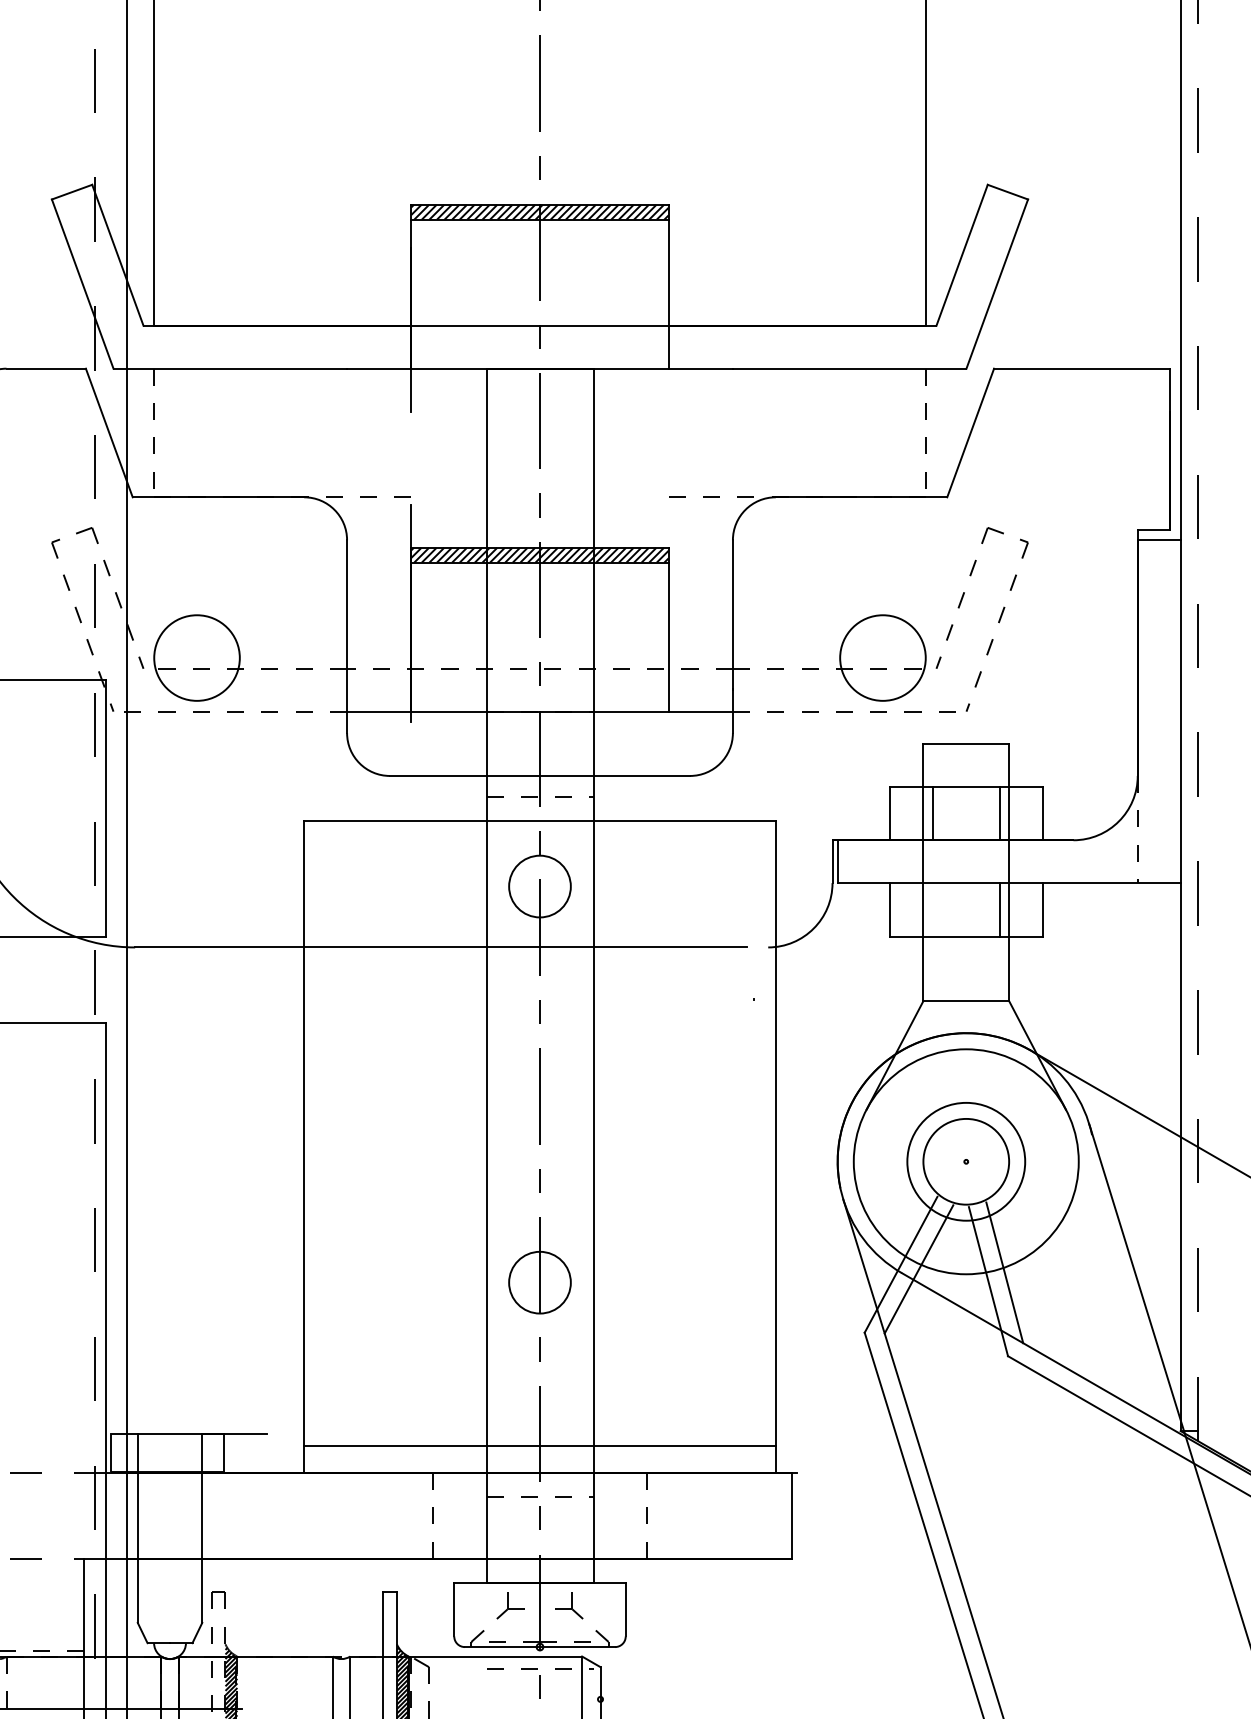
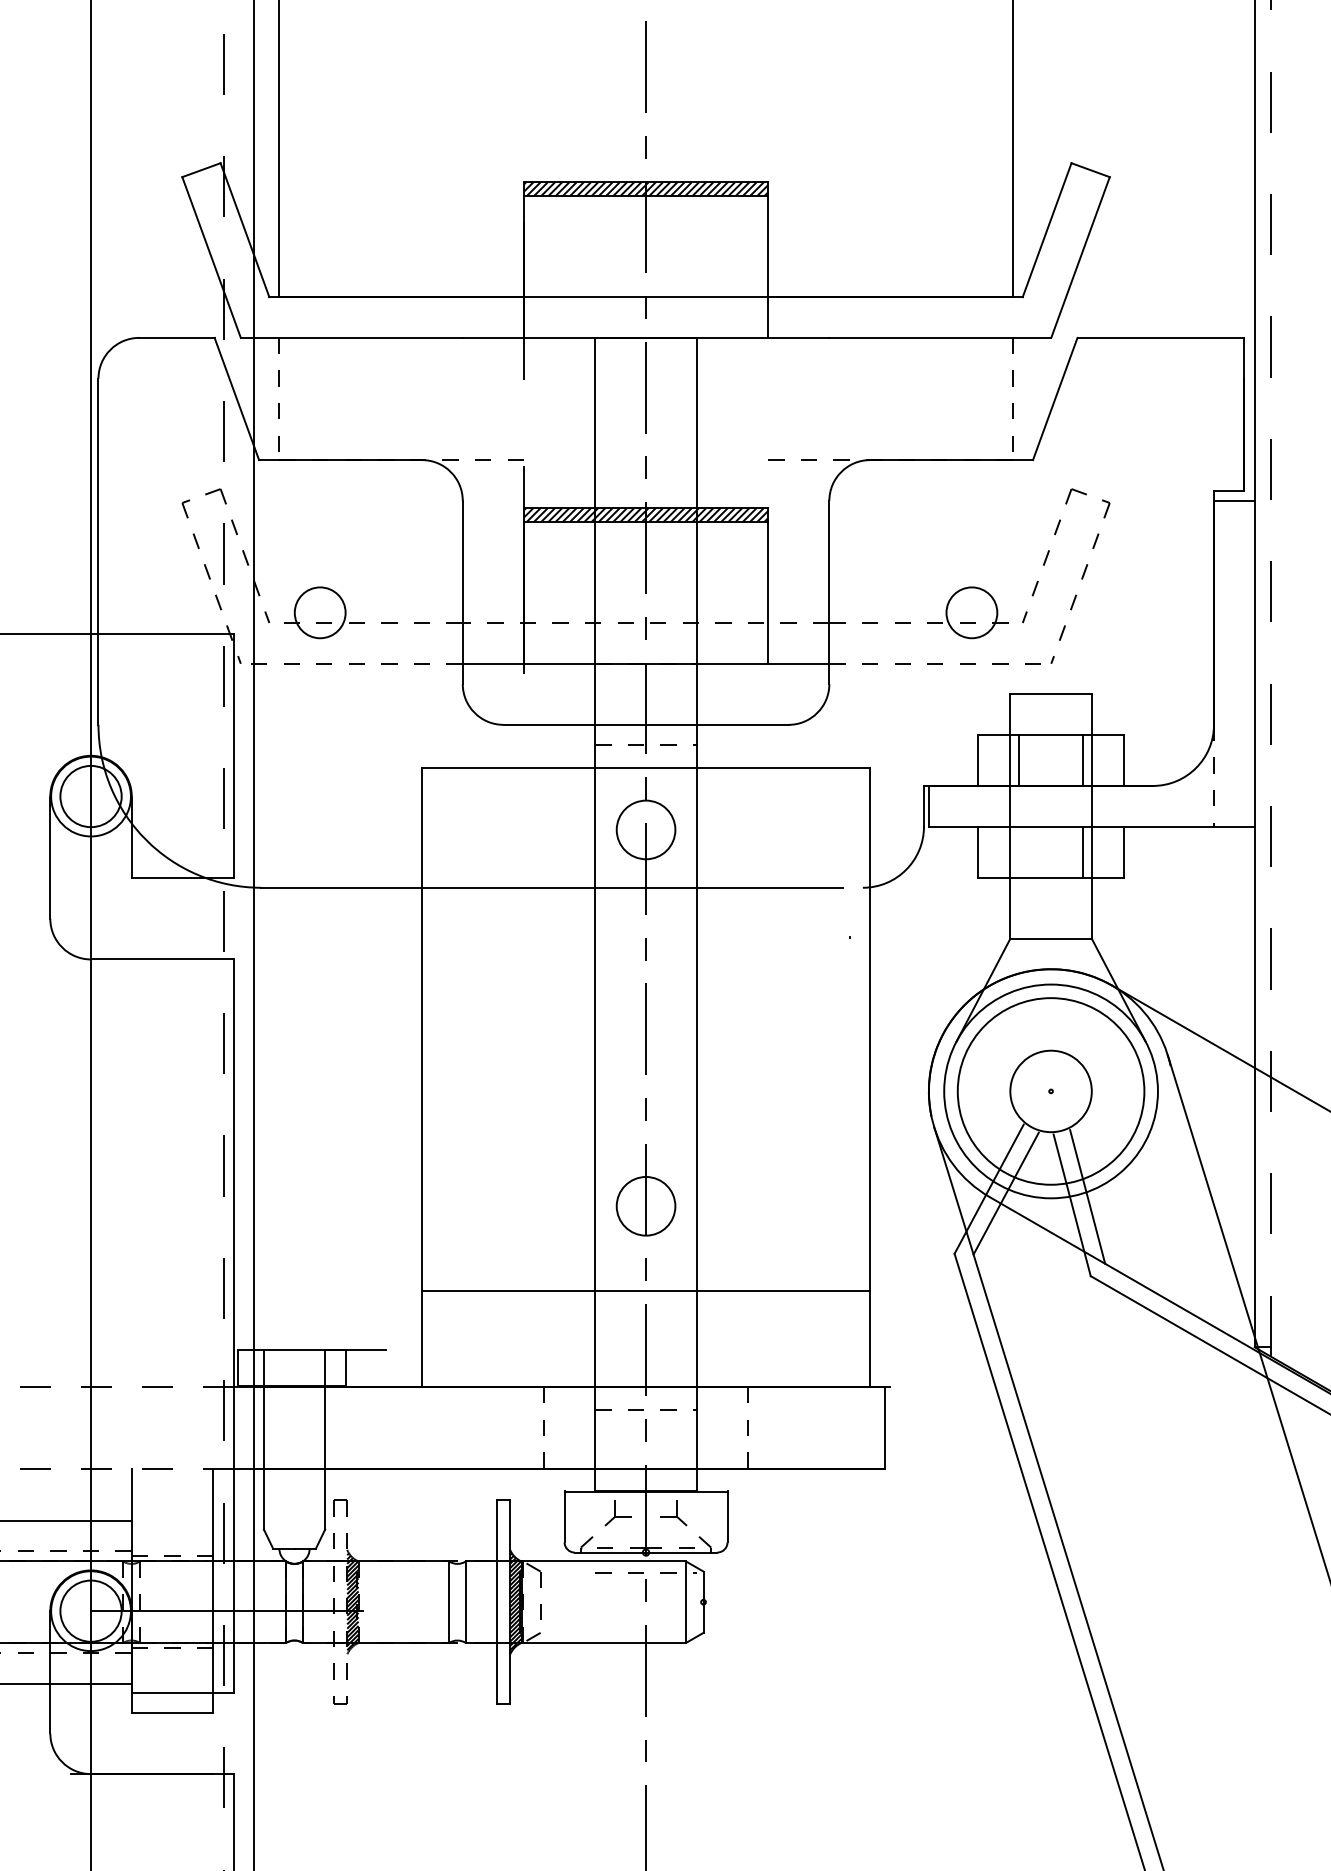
circle: (196, 657) -> (319, 612), size x0.62
circle: (882, 657) -> (971, 612), size x0.62
circle: (965, 1161) -> (1050, 1091), size x1.67
line: (539, 1446) -> (645, 1290), moved

